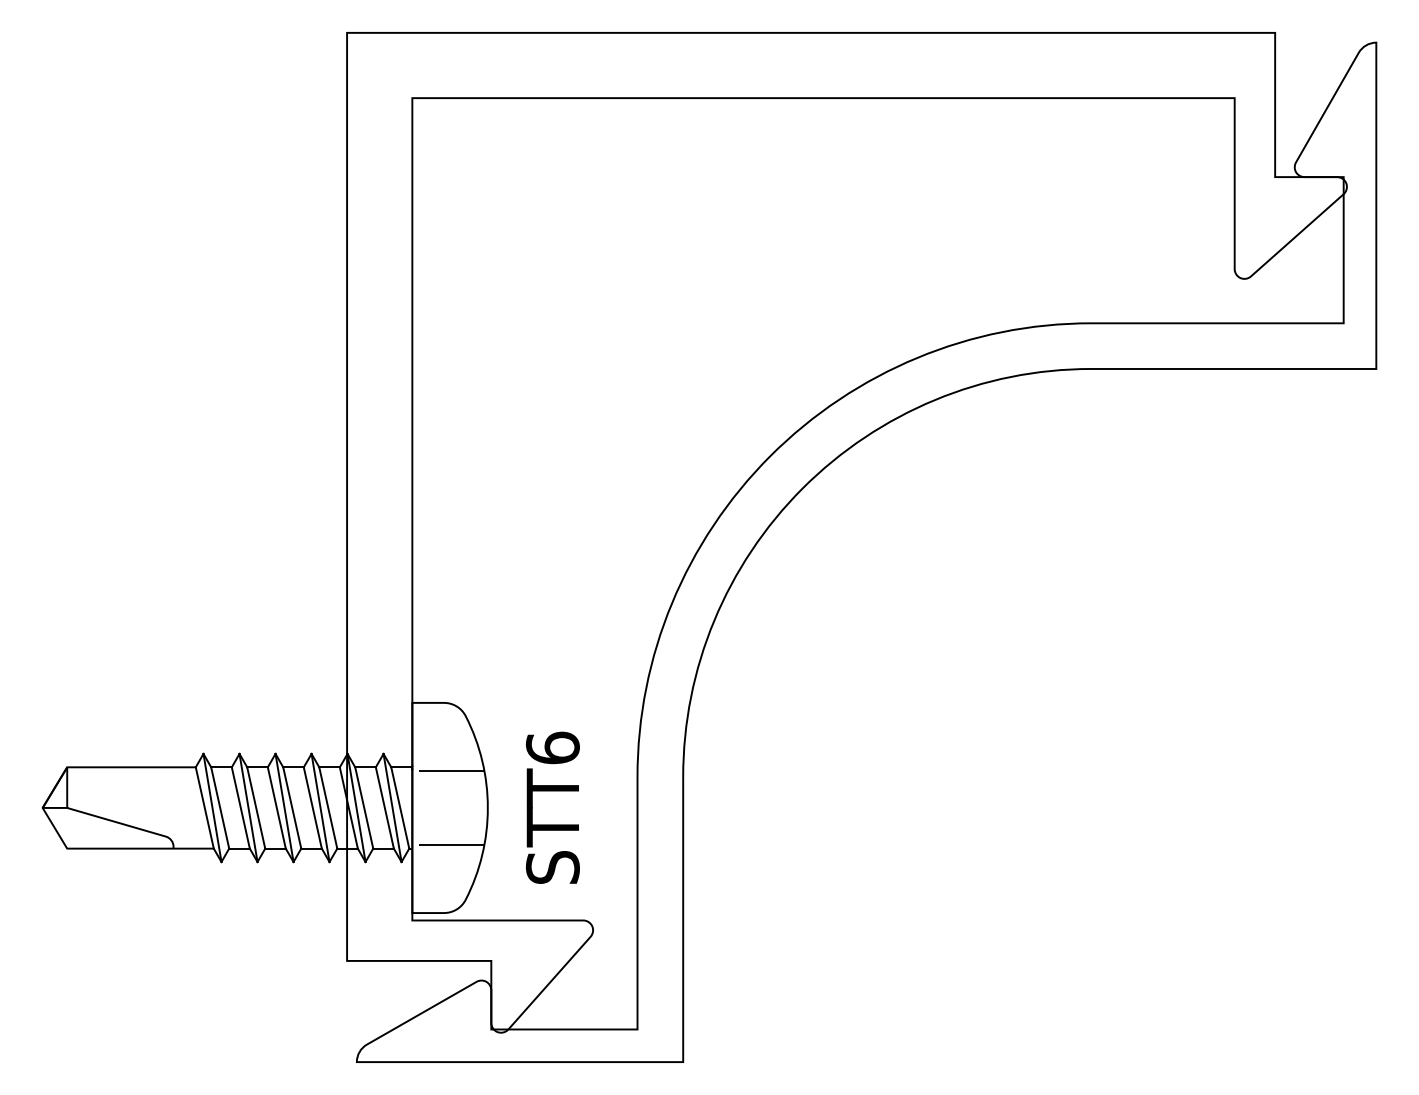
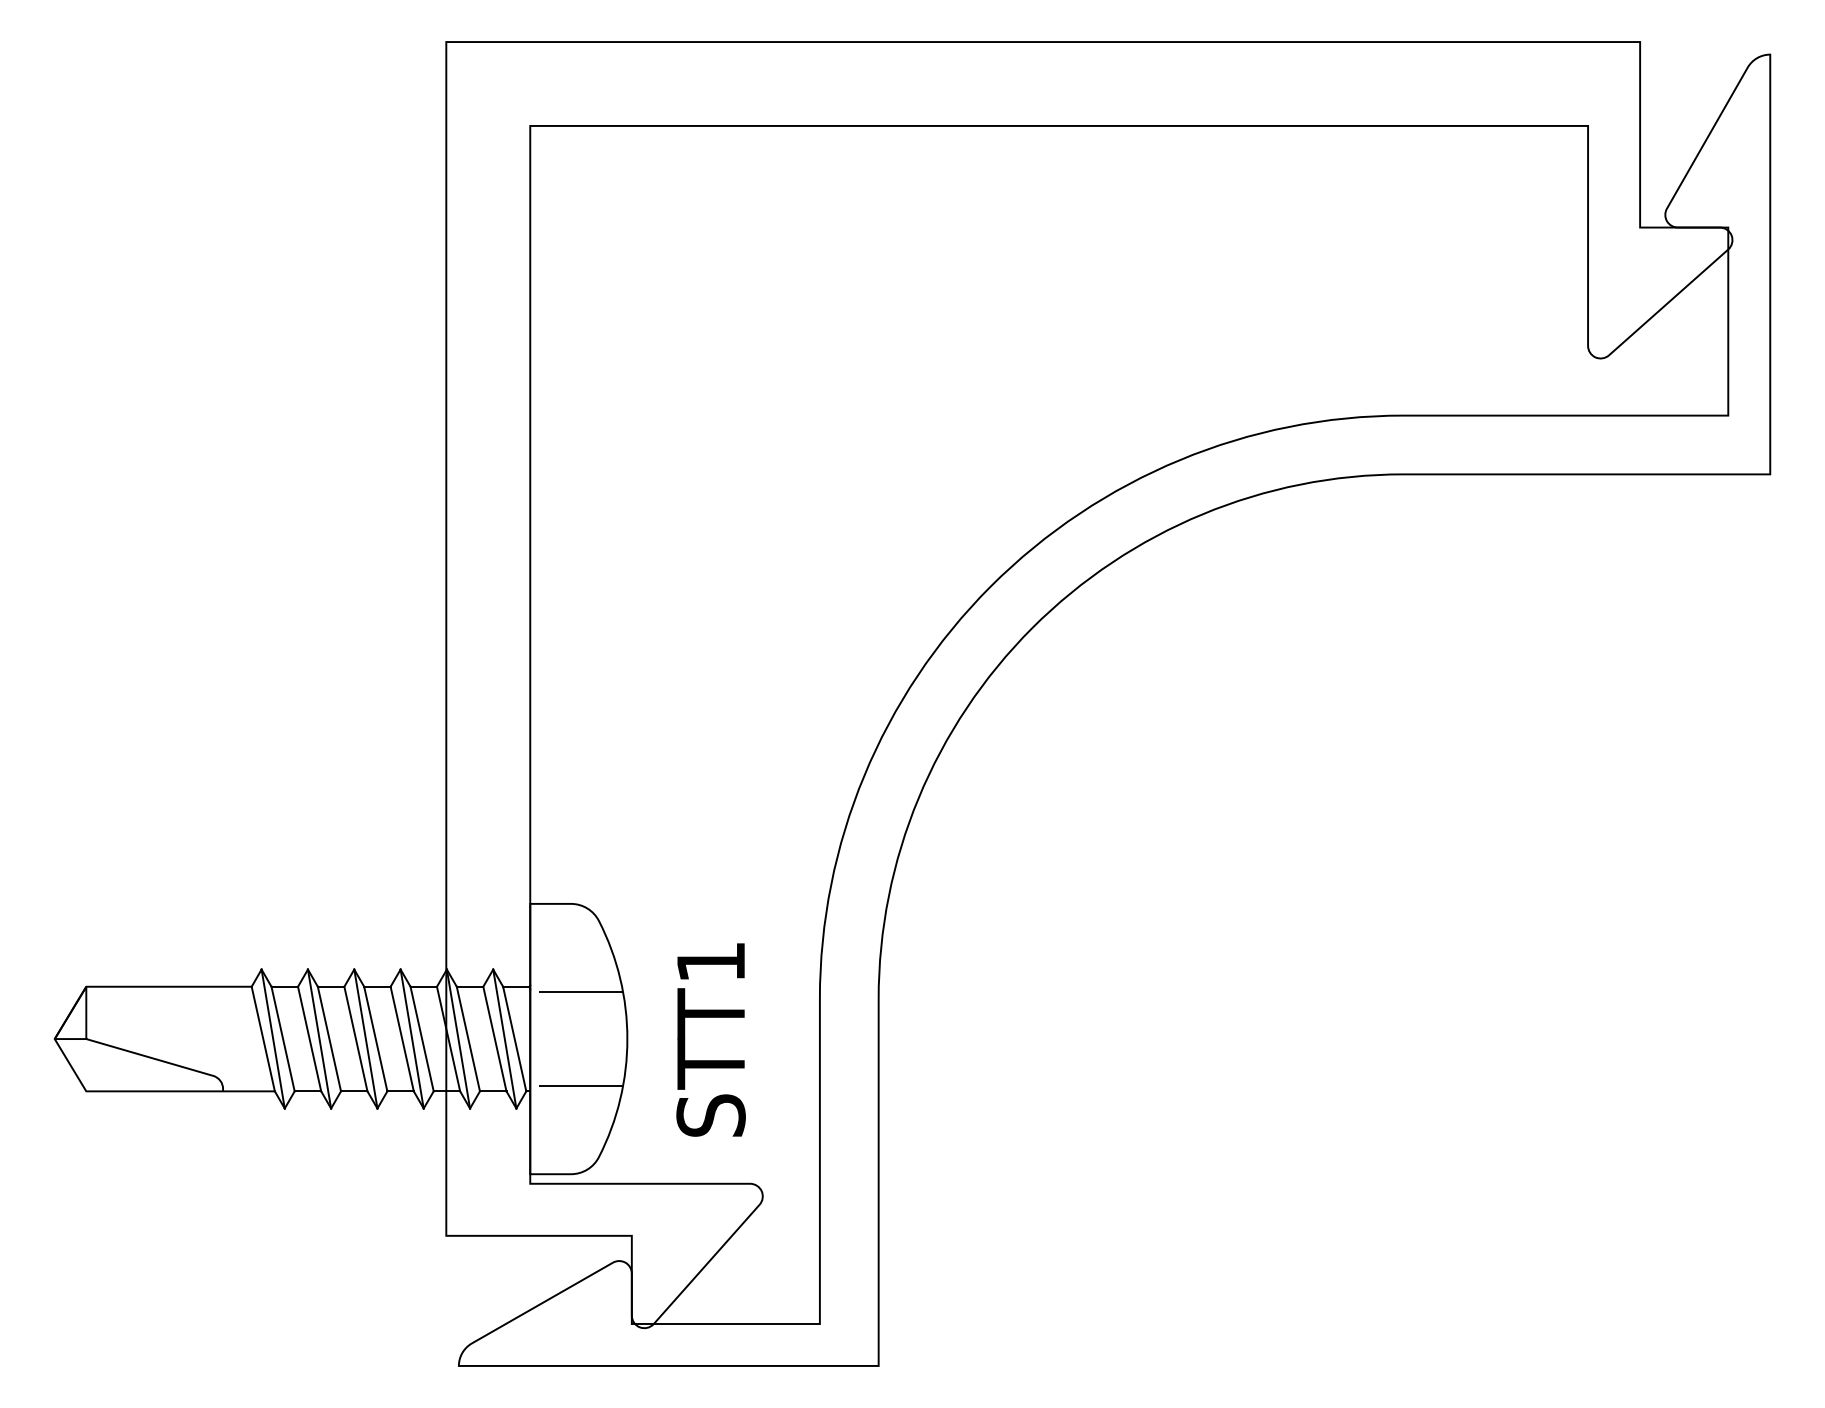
text: (552, 747) -> (710, 961), STT6 -> STT1

